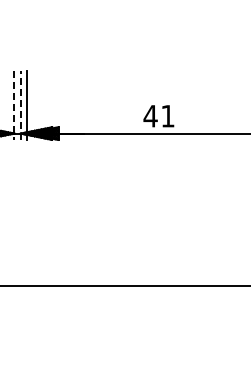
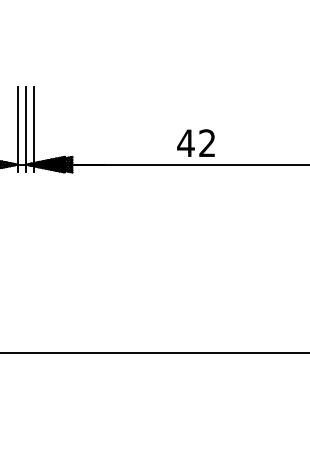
line: (14, 105) -> (18, 130), dashed -> solid
line: (20, 105) -> (25, 130), dashed -> solid
text: (167, 115) -> (206, 142), 41 -> 42

